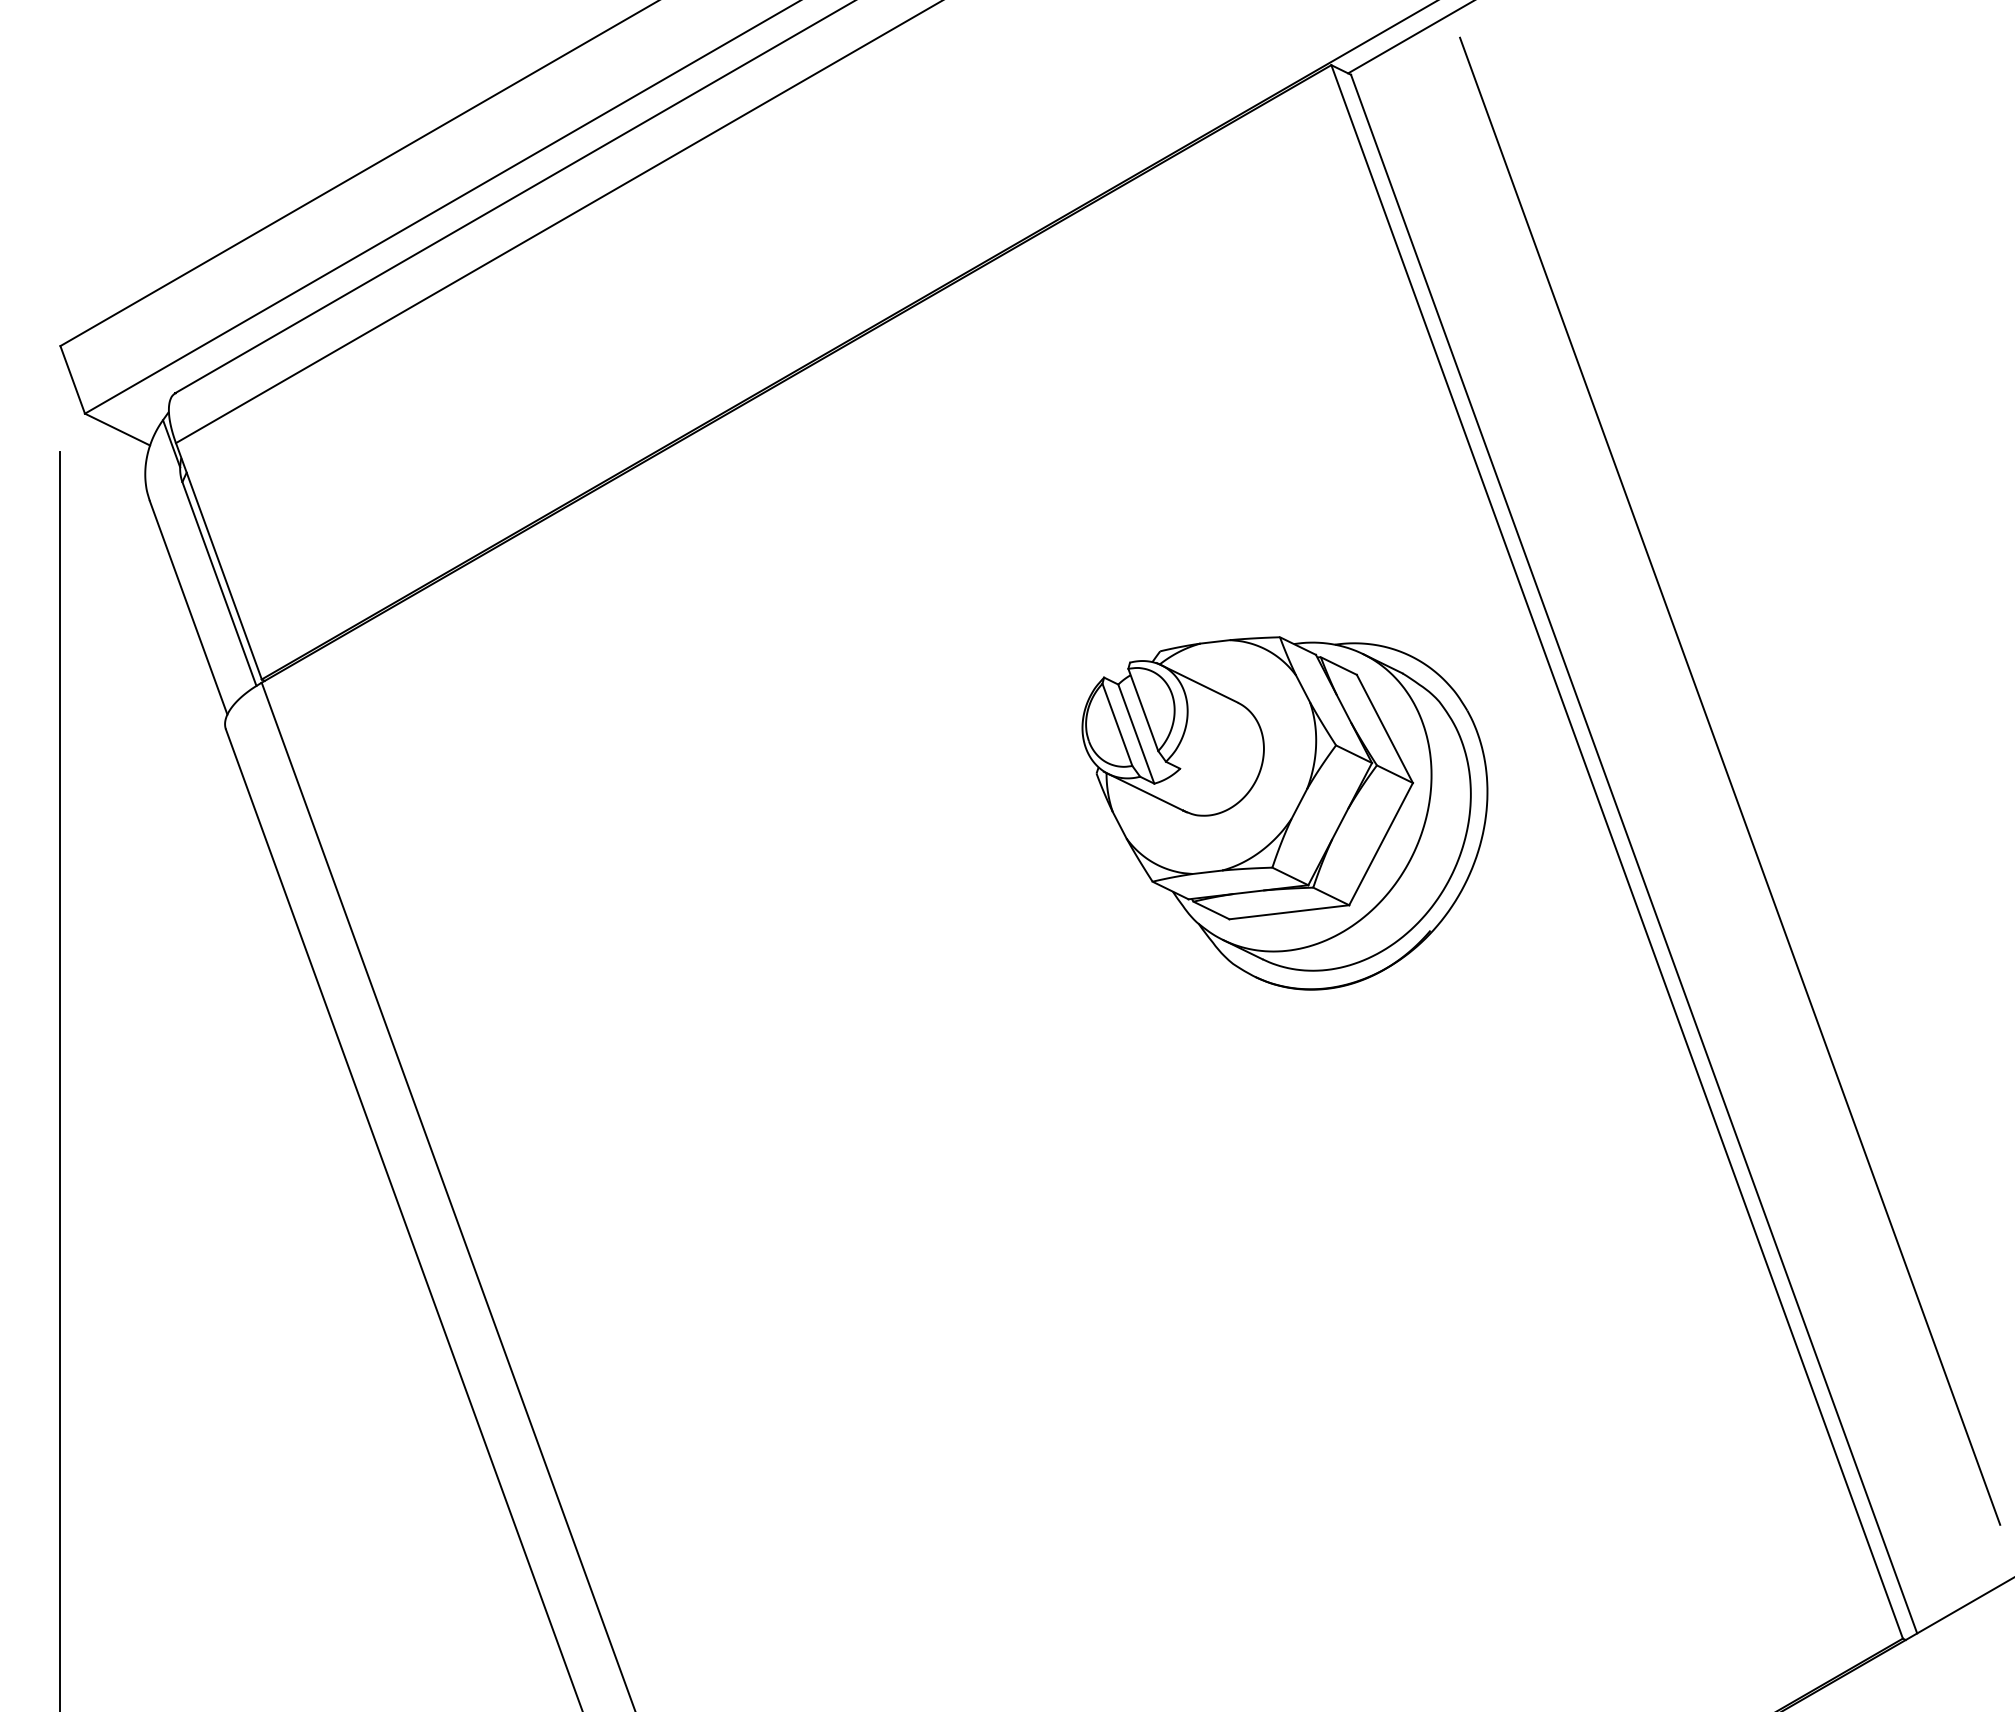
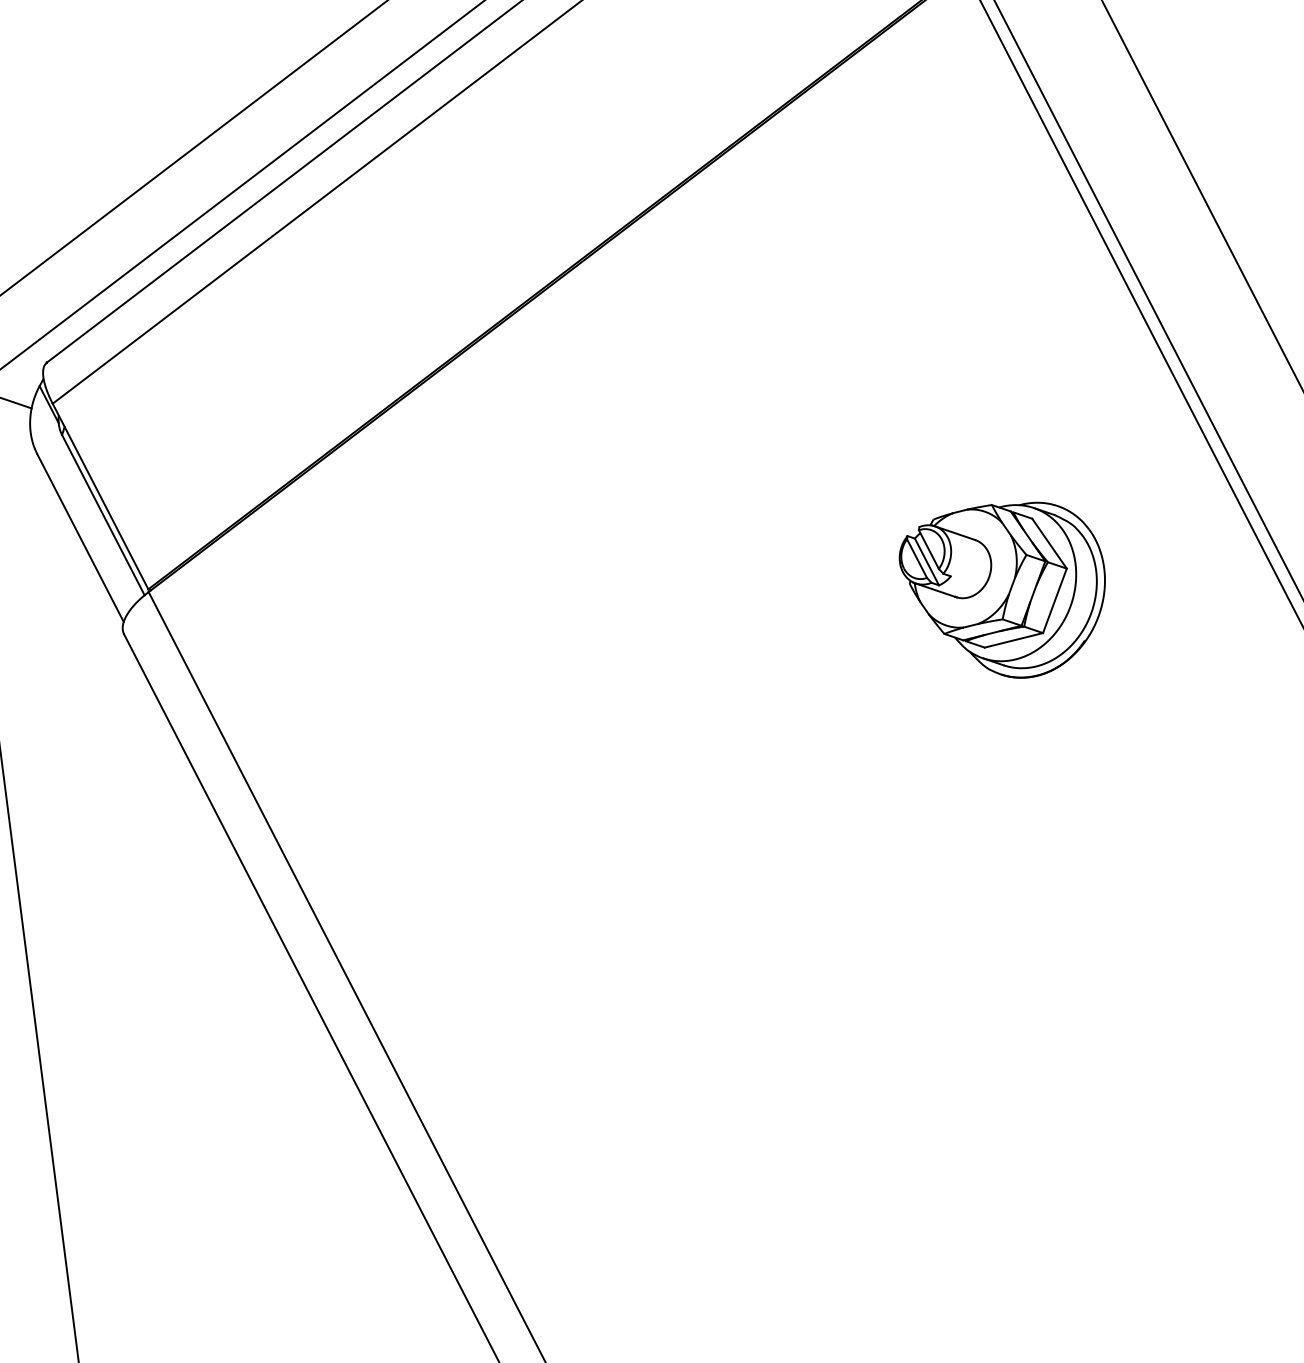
part: (1284, 813) -> (1005, 591), size x0.6

